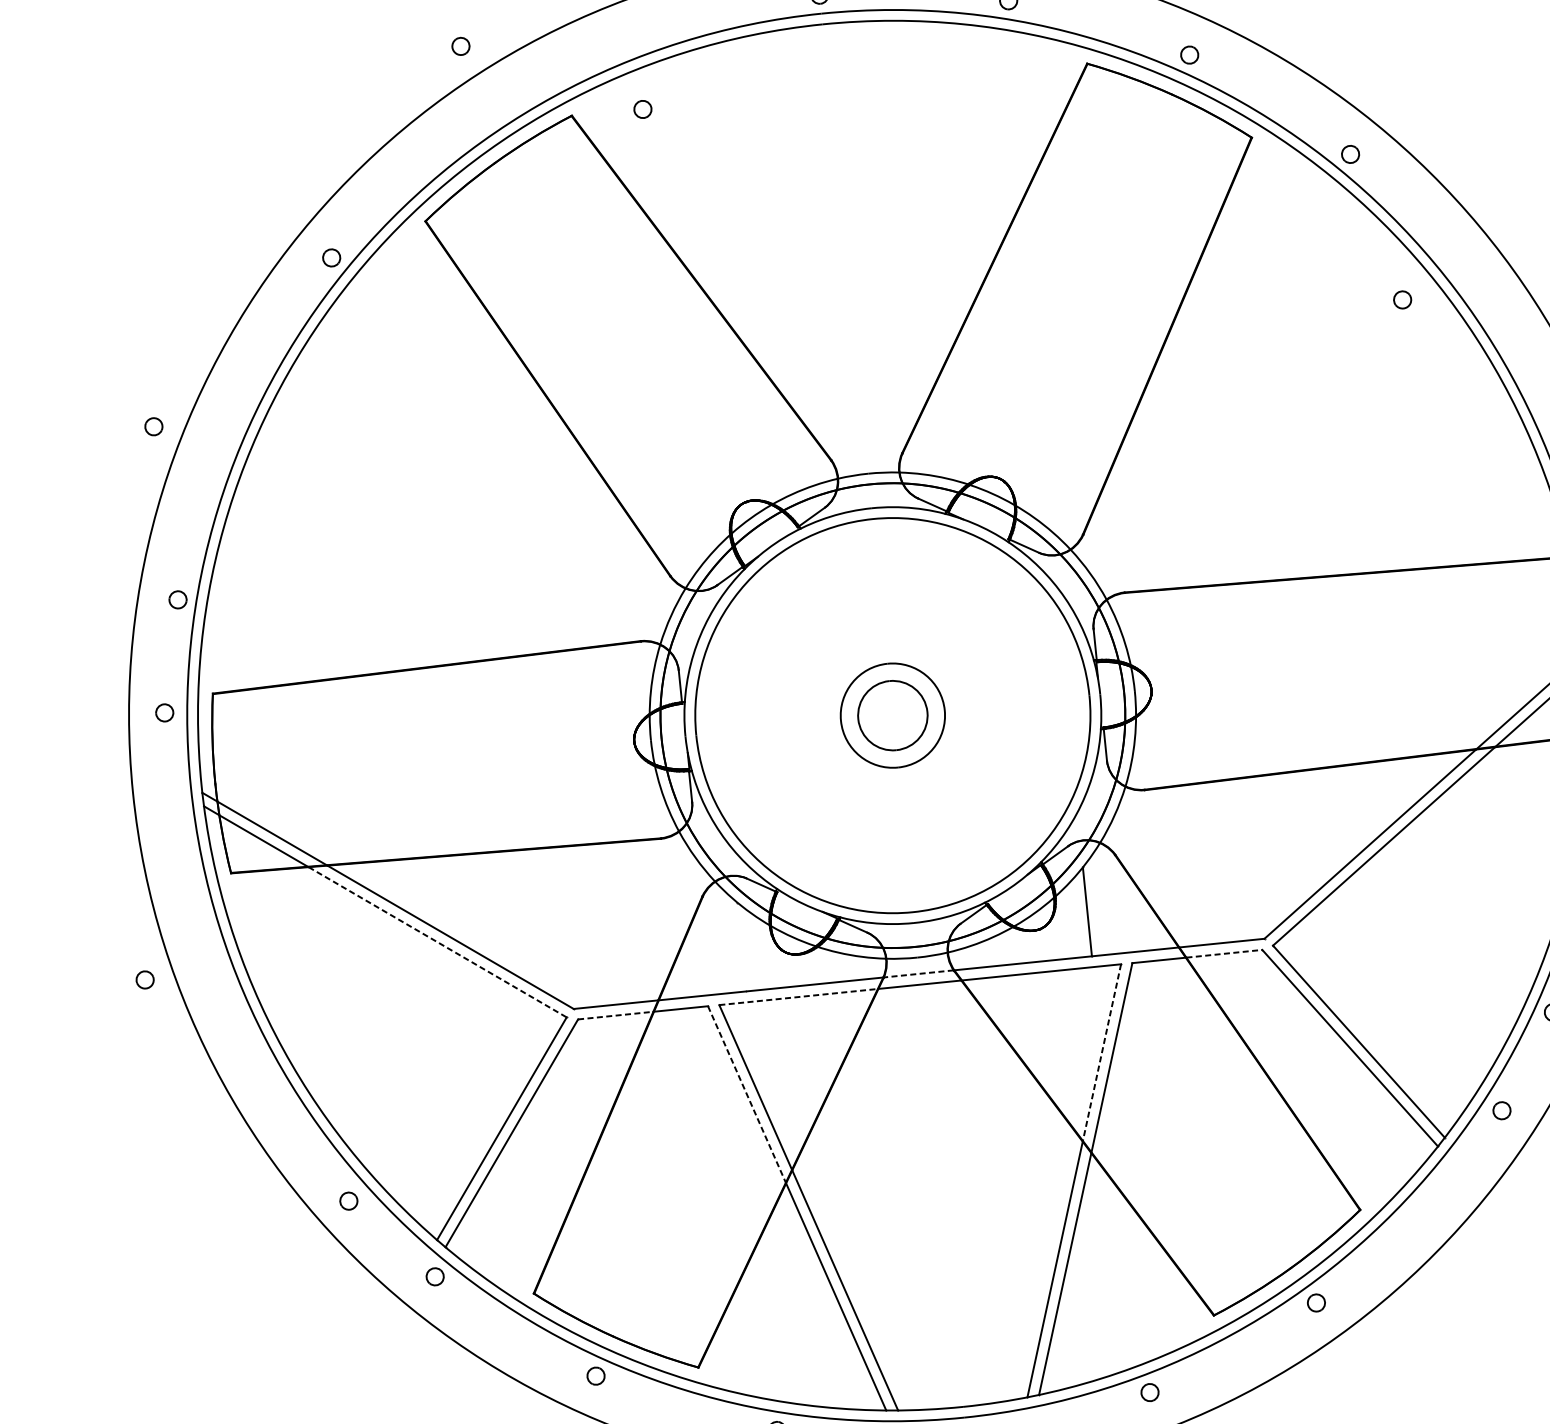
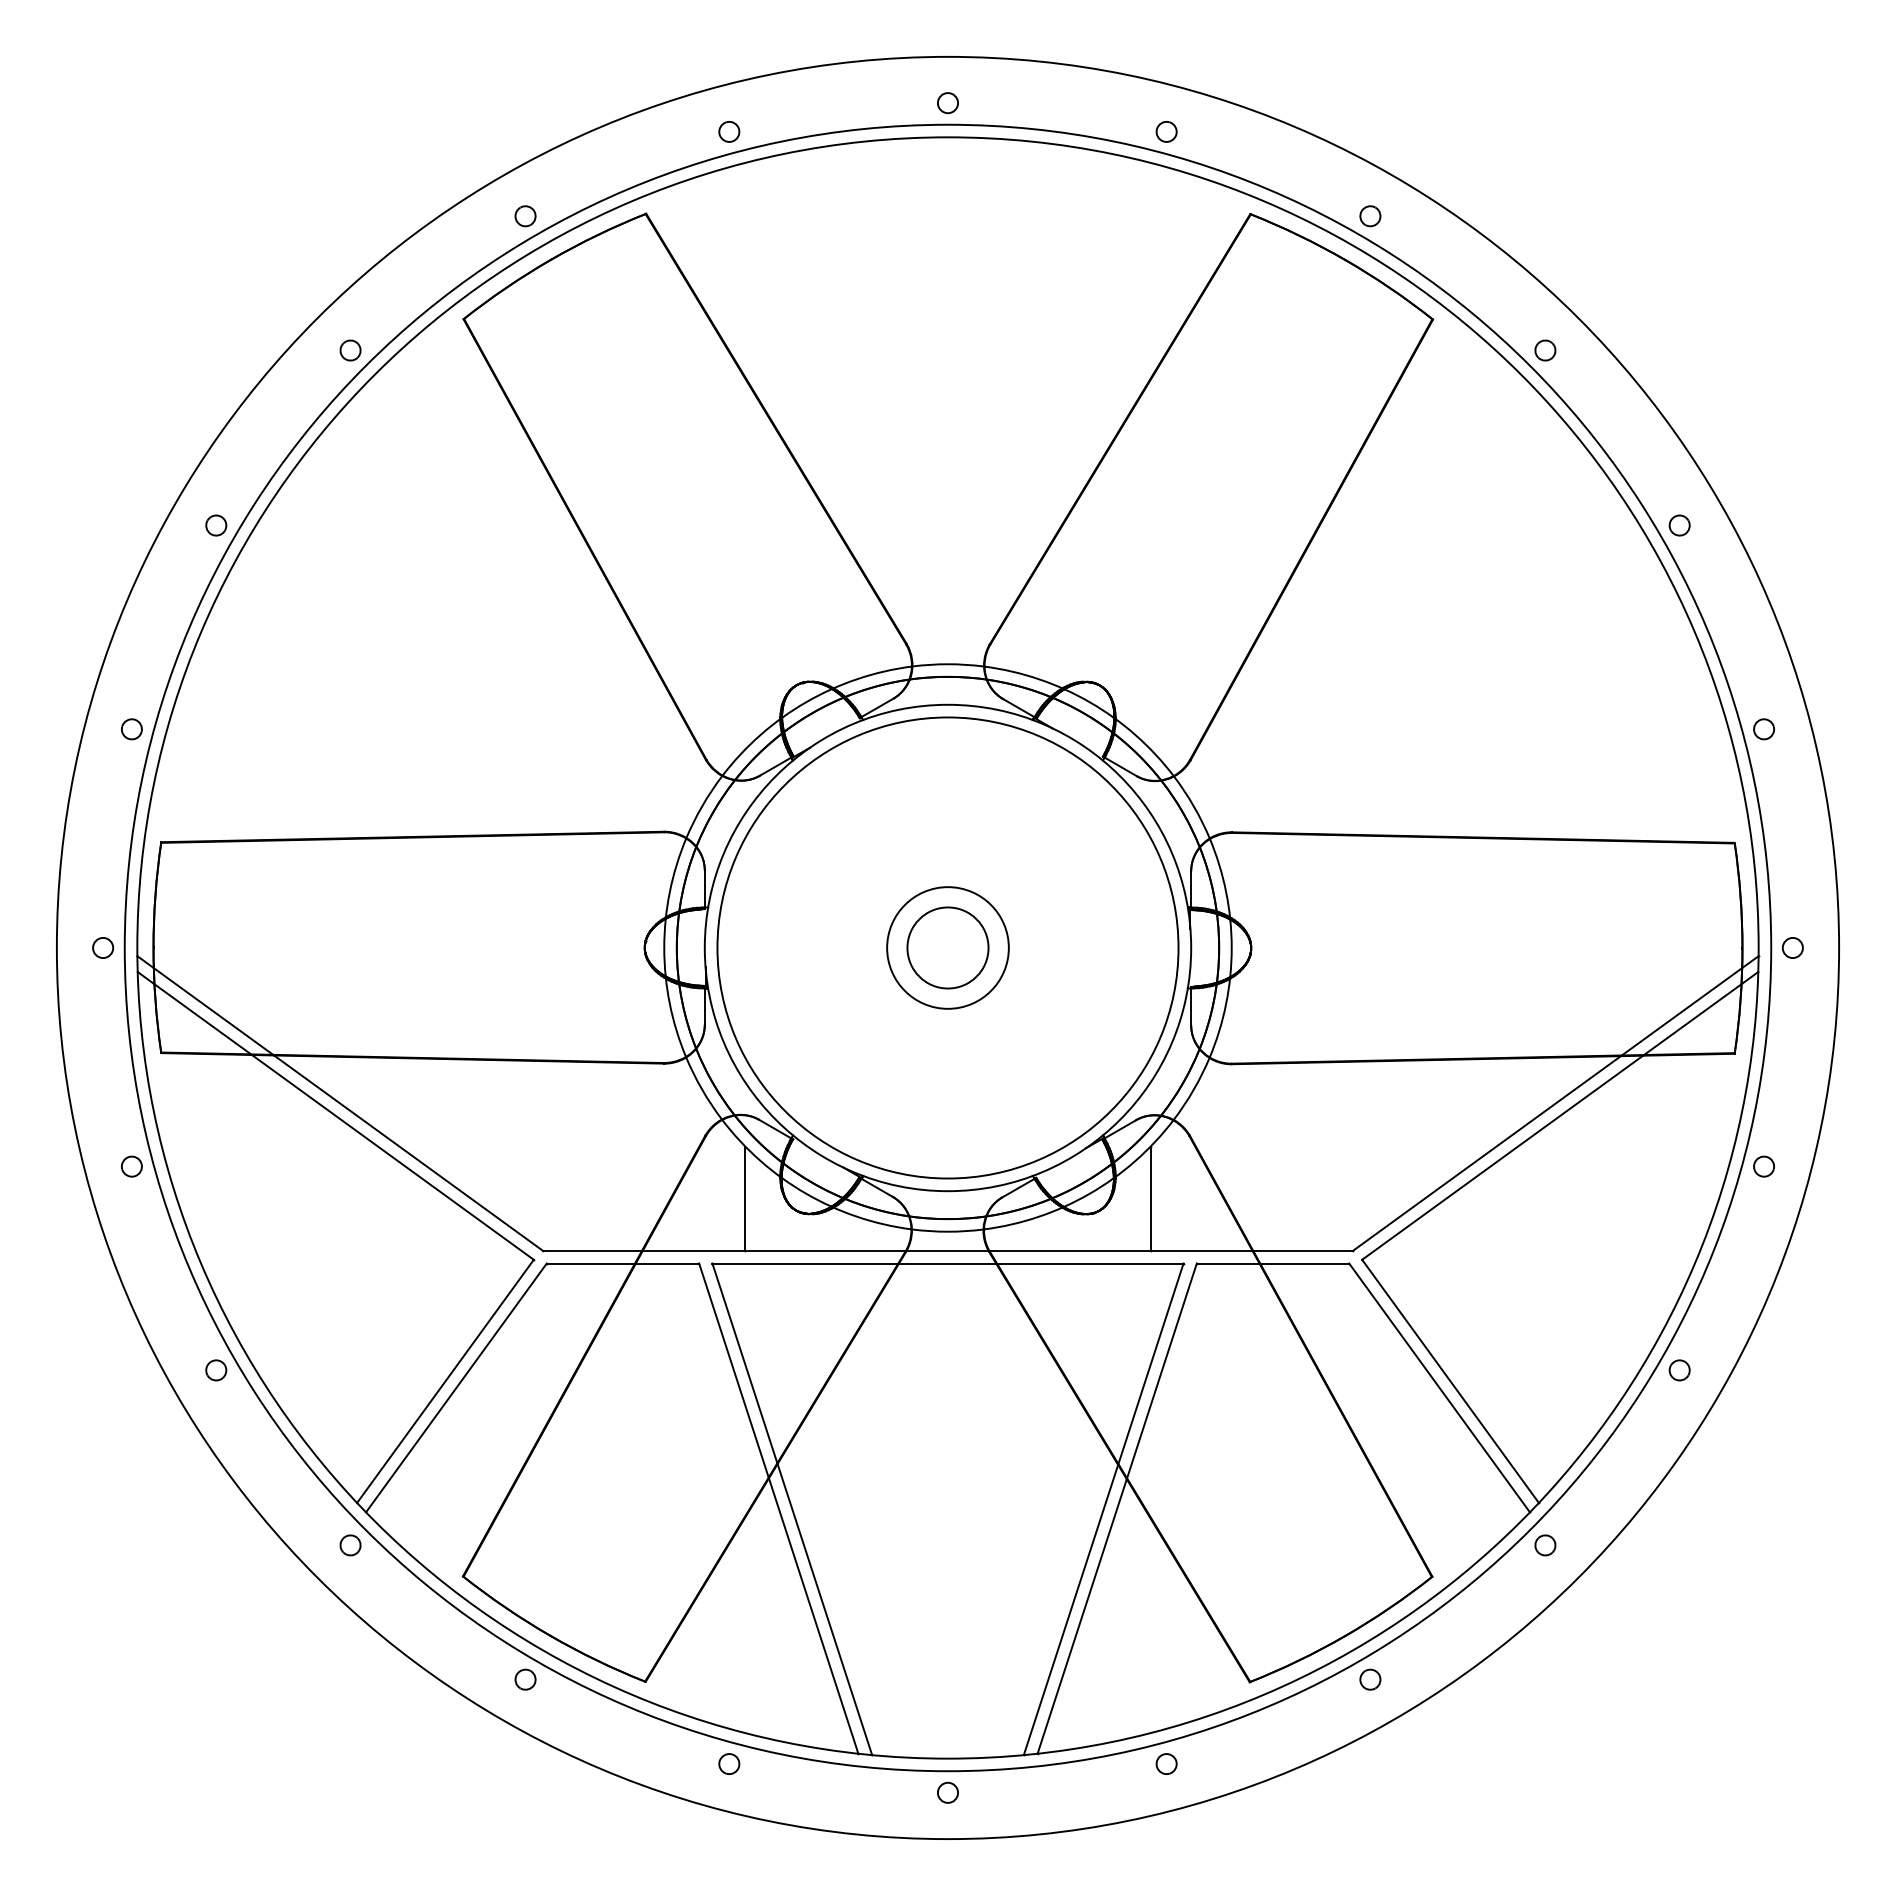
part: (460, 46) -> (525, 216), moved
part: (643, 109) -> (729, 131), moved
part: (1402, 299) -> (1679, 525), moved
part: (154, 426) -> (216, 525), moved
part: (165, 712) -> (103, 947), moved
line: (438, 942) -> (393, 1157), dashed -> solid
line: (741, 946) -> (745, 1198), added
line: (1224, 953) -> (1304, 1263), dashed -> solid
line: (918, 973) -> (947, 1250), dashed -> solid
part: (144, 979) -> (131, 1166), moved
line: (799, 996) -> (806, 1263), dashed -> solid
line: (616, 1015) -> (591, 1263), dashed -> solid
line: (1101, 1053) -> (1150, 1364), dashed -> solid
line: (747, 1094) -> (734, 1370), dashed -> solid
part: (1502, 1110) -> (1545, 1545), moved
part: (349, 1201) -> (216, 1370), moved

